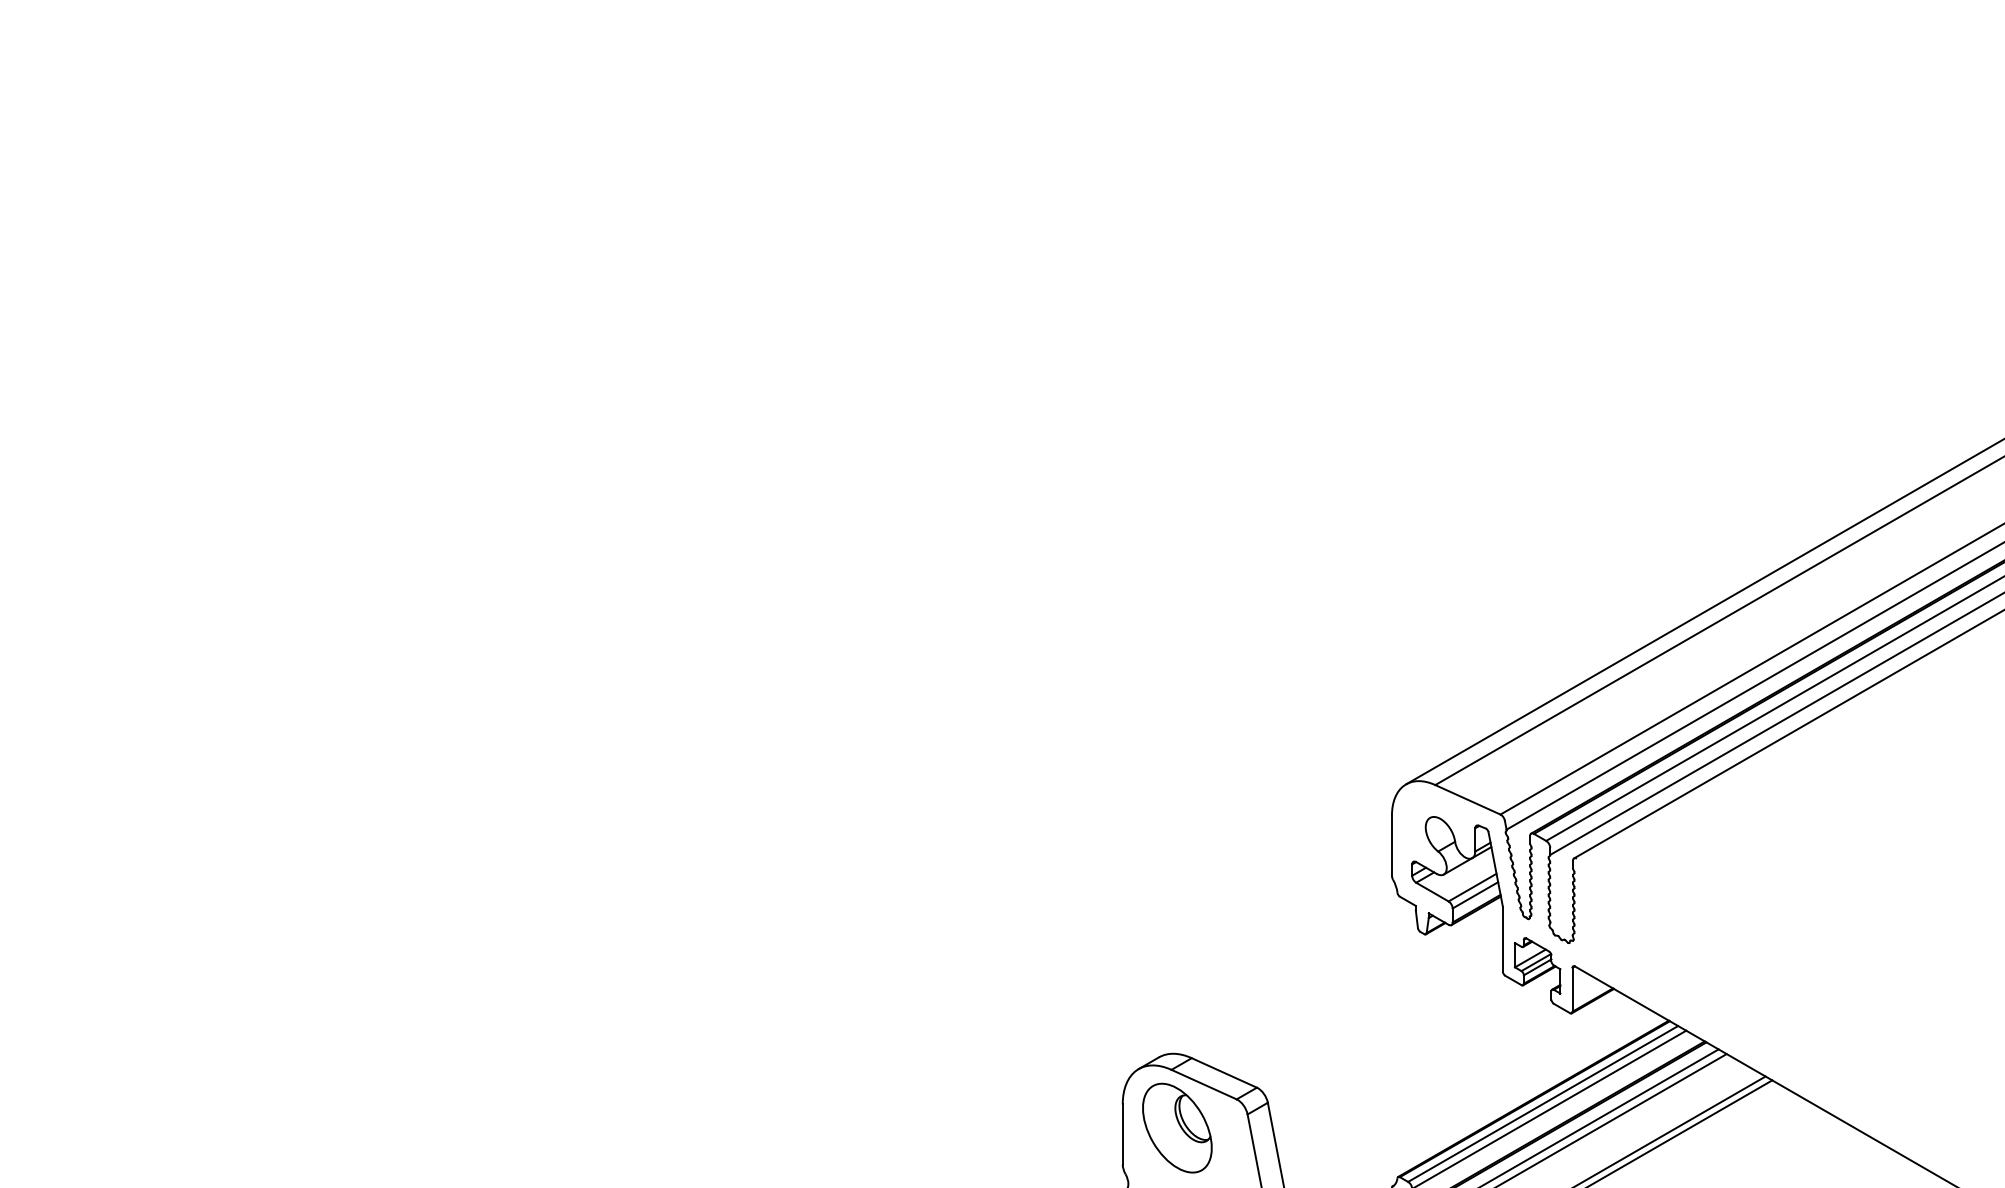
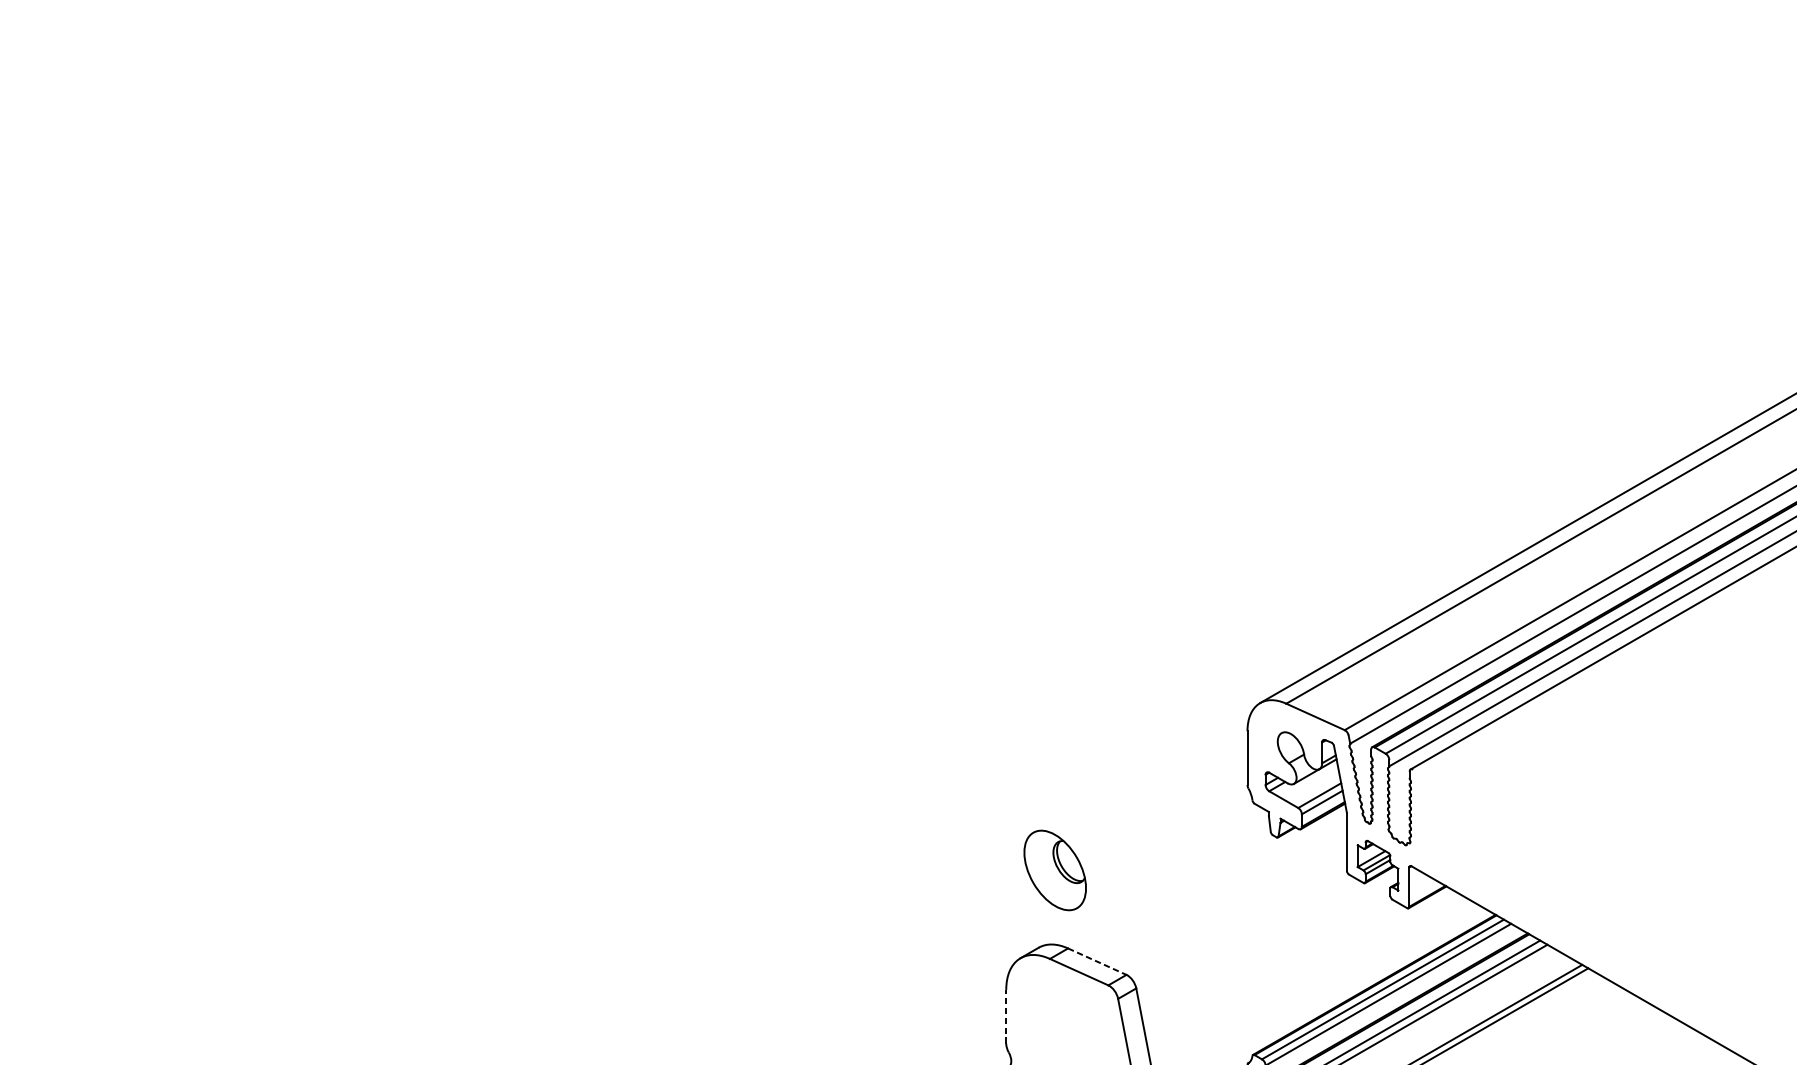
line: (1224, 1072) -> (1097, 961), solid -> dashed
part: (1177, 1127) -> (1055, 869), moved
line: (1122, 1134) -> (1006, 1016), solid -> dashed

